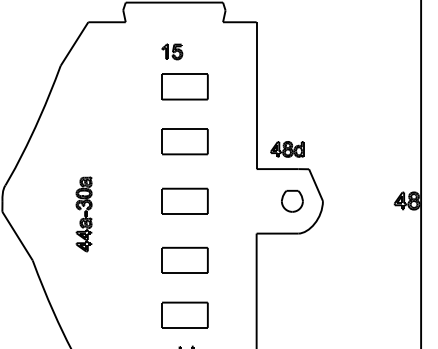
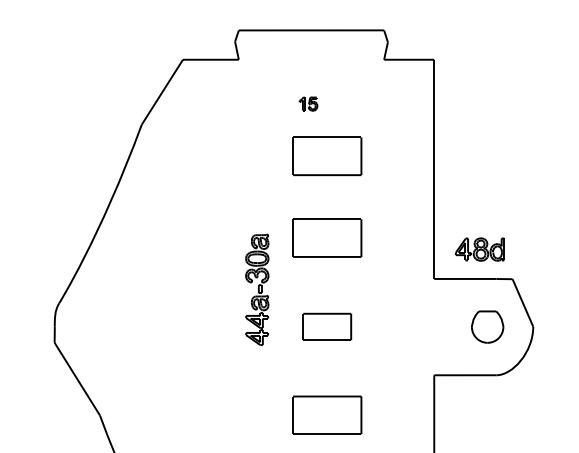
part: (172, 51) -> (308, 103), size x0.6
part: (184, 200) -> (326, 325), size x0.7
part: (83, 214) -> (256, 290), moved

